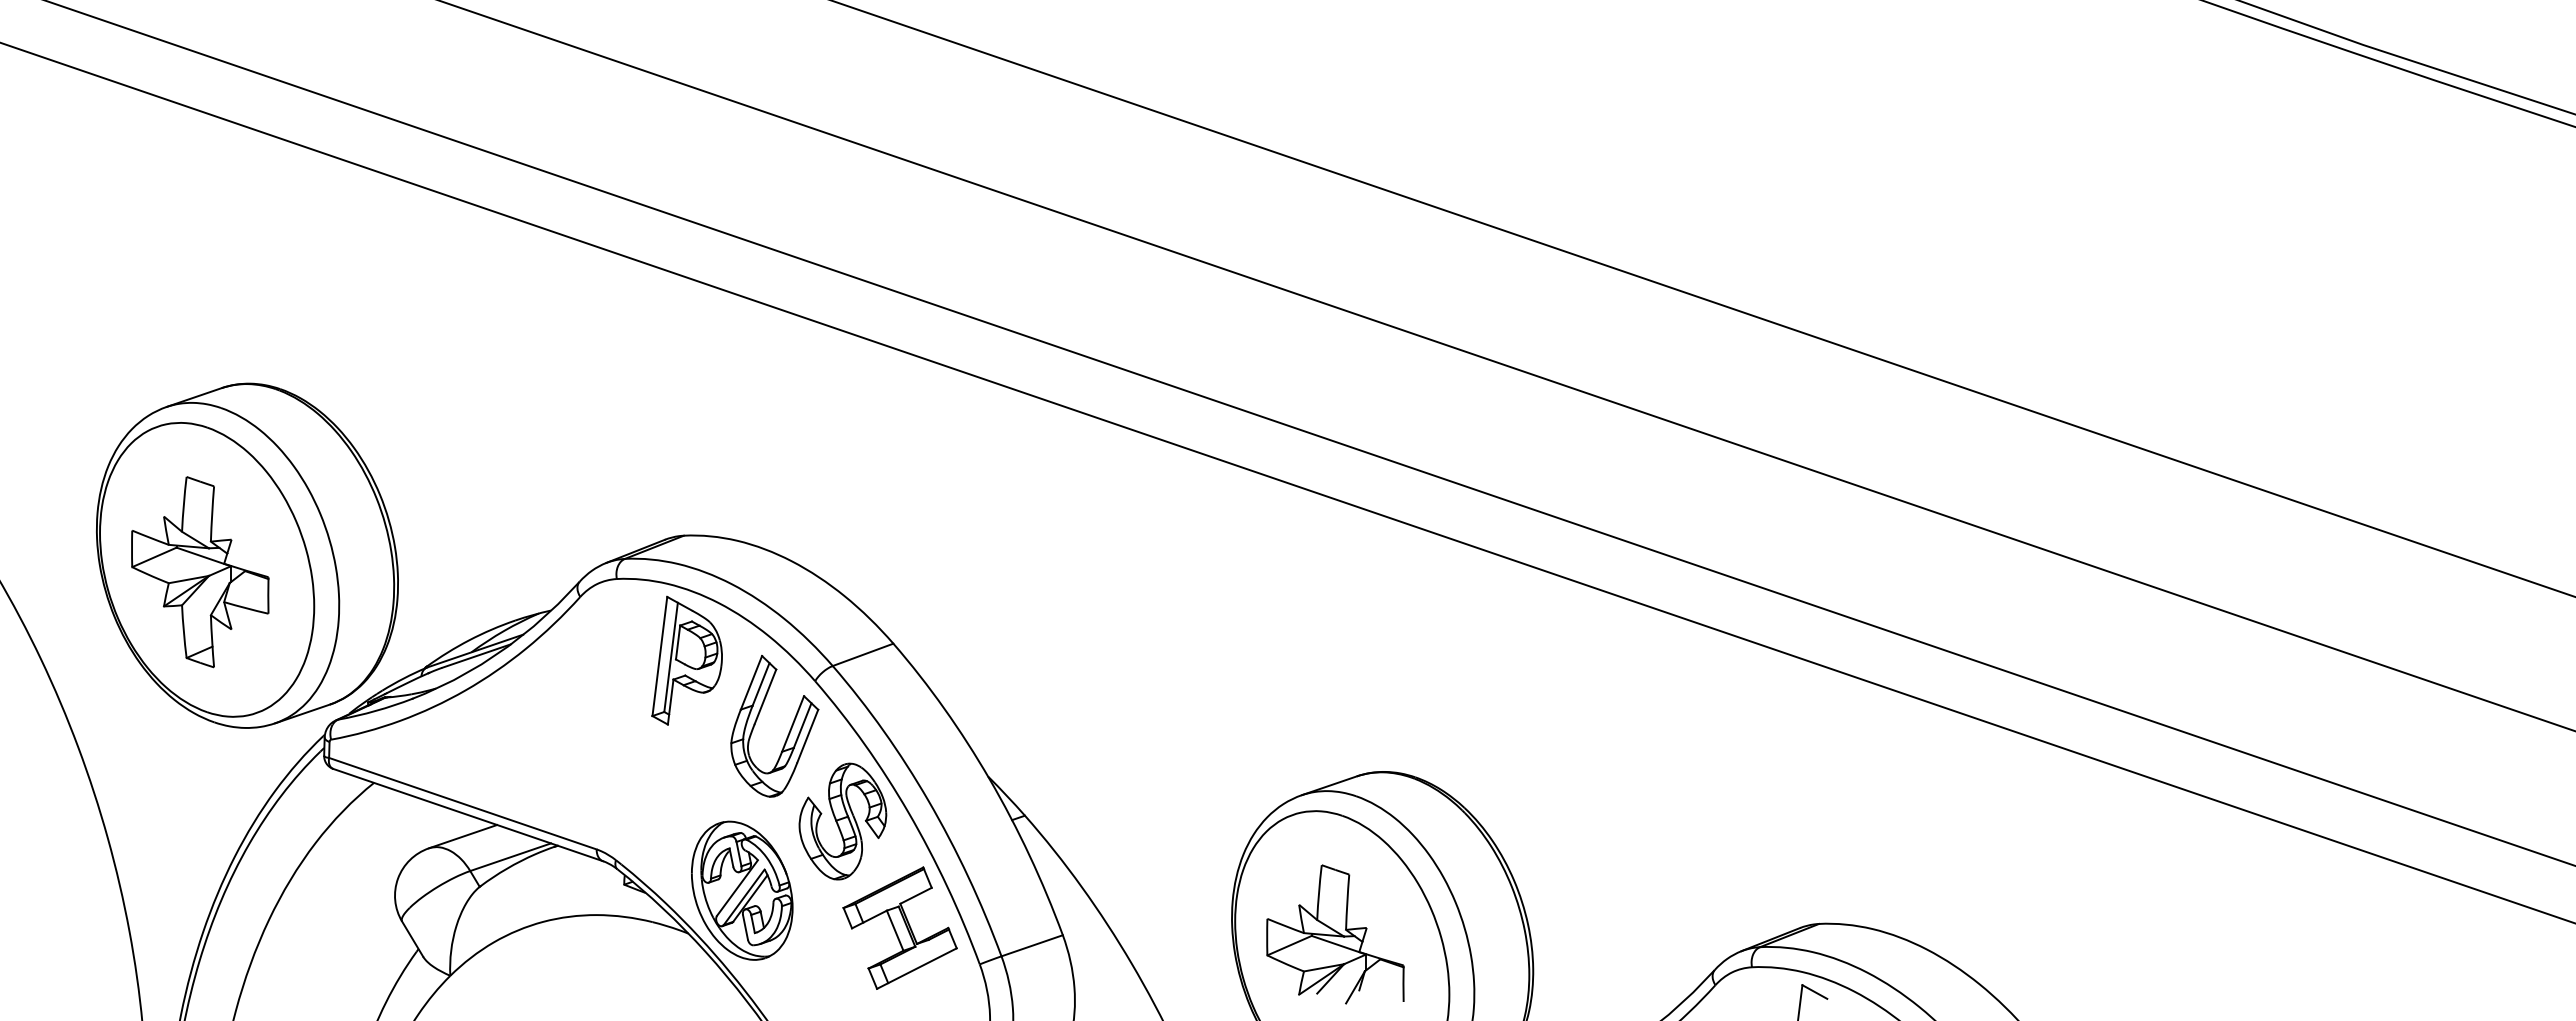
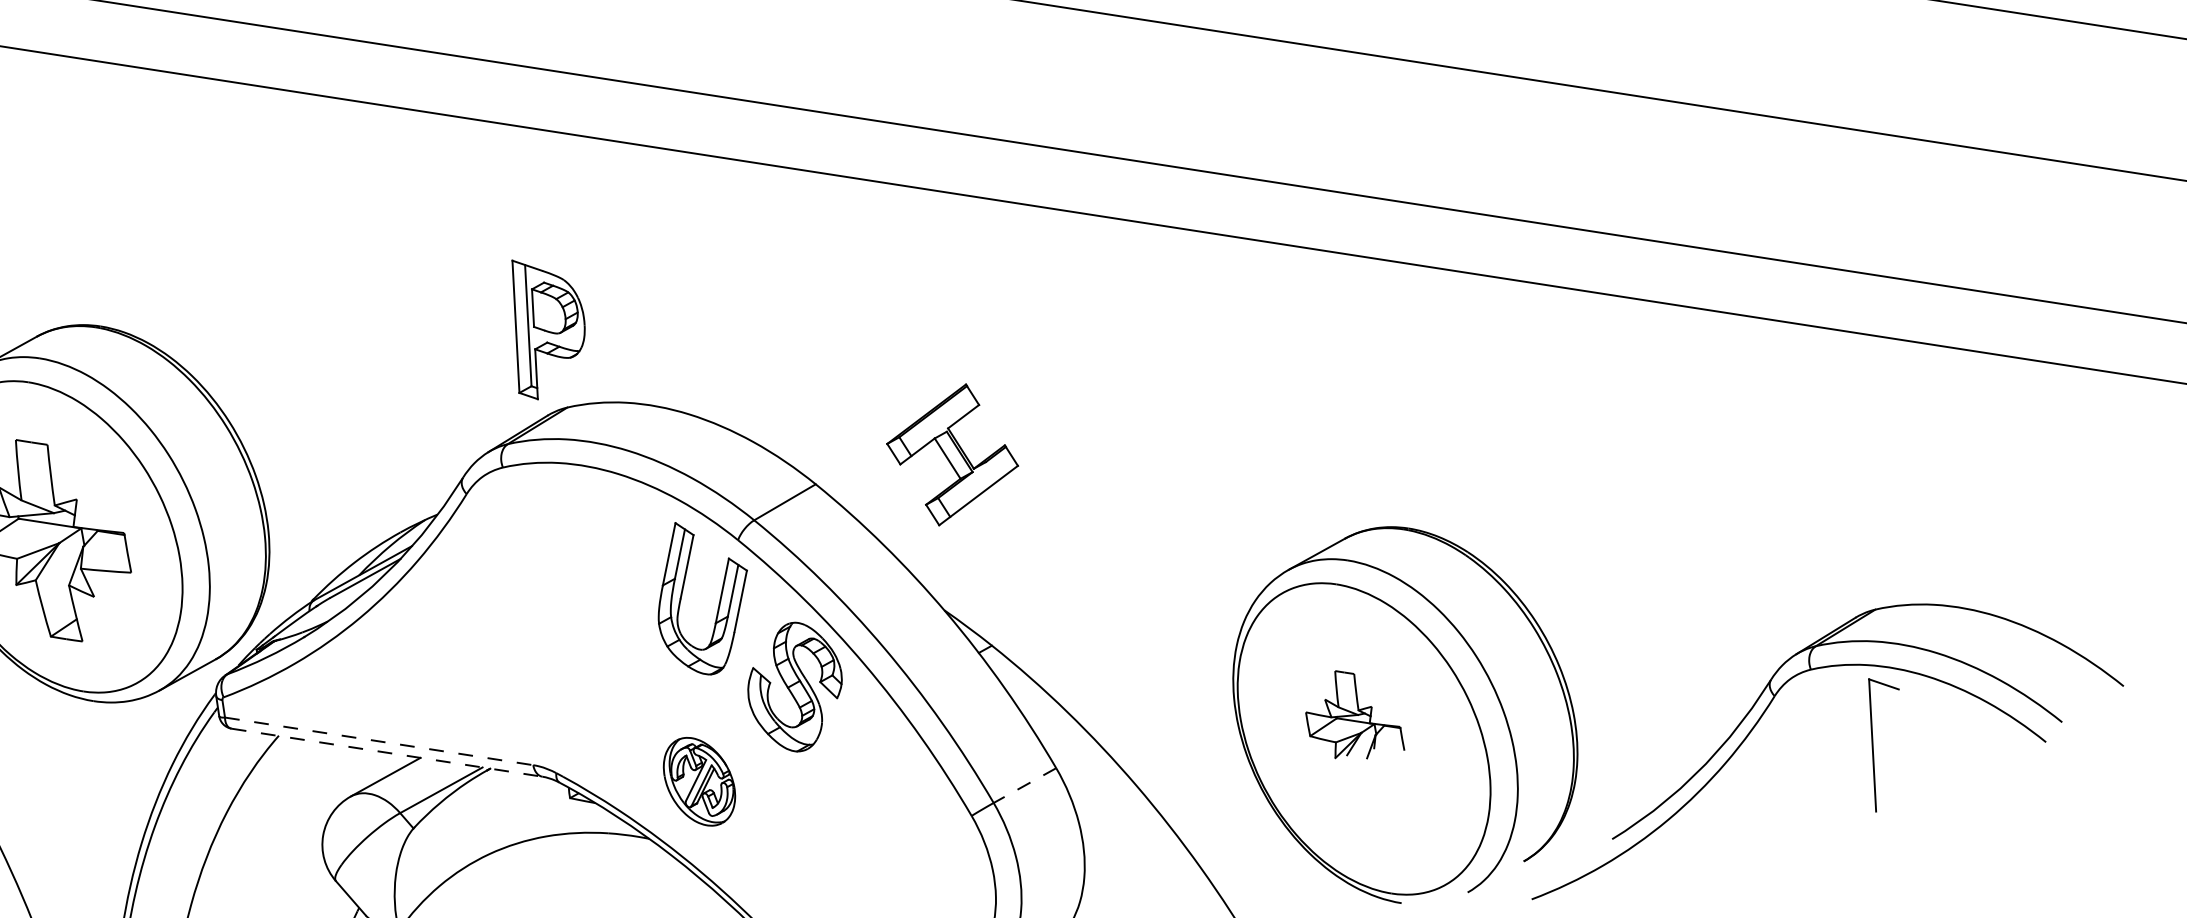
part: (686, 660) -> (545, 326), moved
line: (463, 803) -> (379, 741), solid -> dashed
line: (468, 815) -> (387, 753), solid -> dashed
part: (742, 890) -> (699, 781), size x0.6
part: (899, 927) -> (951, 454), moved
part: (1335, 934) -> (1352, 714), size x0.6
line: (1031, 945) -> (1024, 785), solid -> dashed

